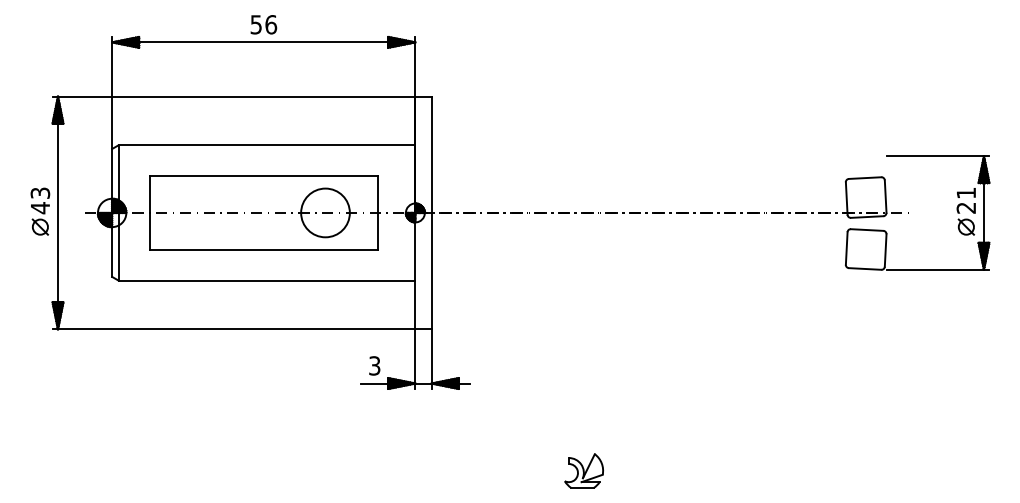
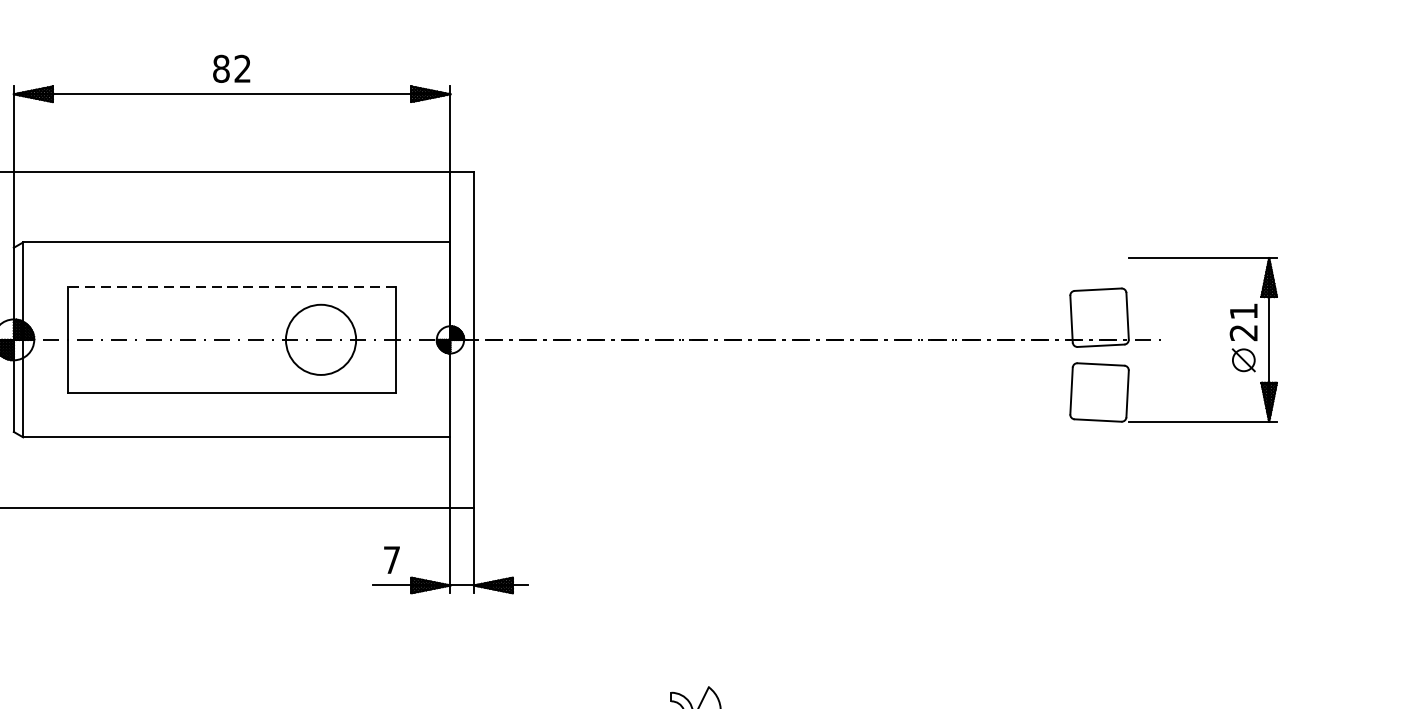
text: (263, 24) -> (231, 68), 56 -> 82
line: (263, 176) -> (231, 287), solid -> dashed
text: (374, 365) -> (391, 559), 3 -> 7

